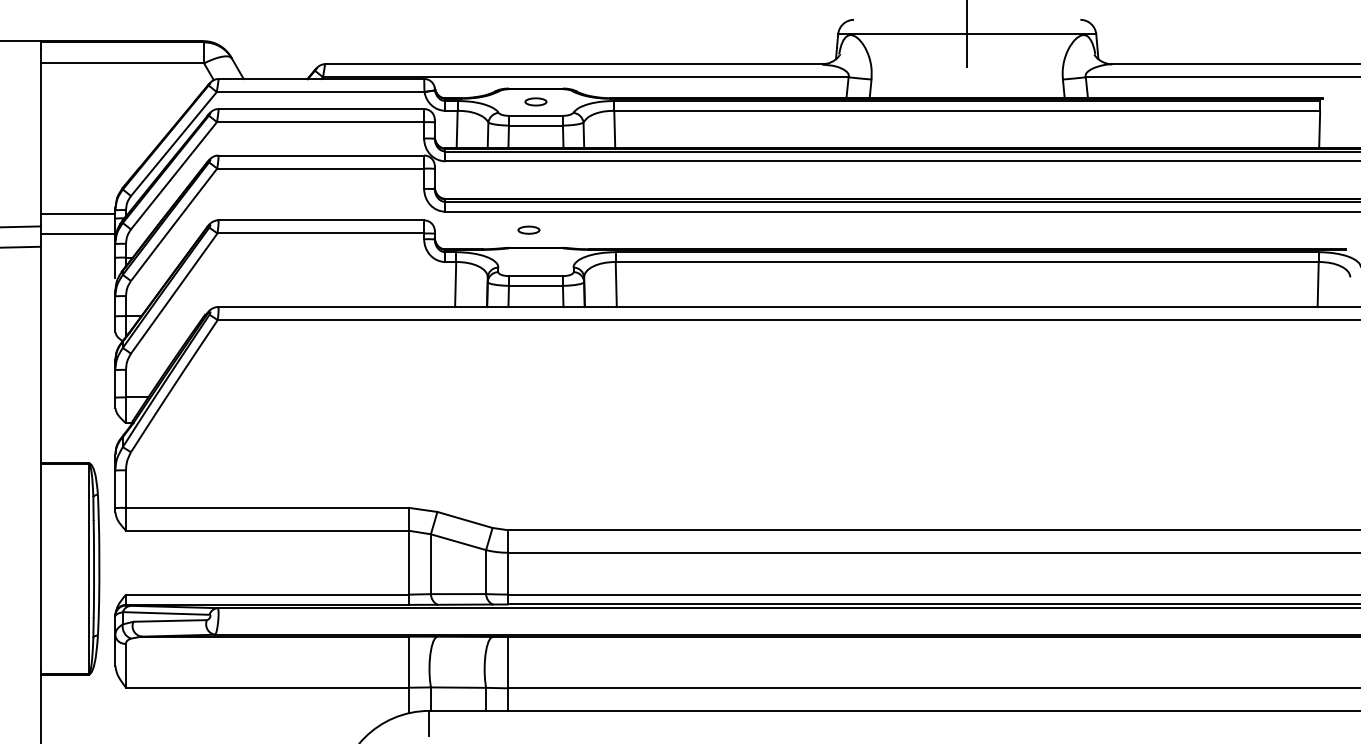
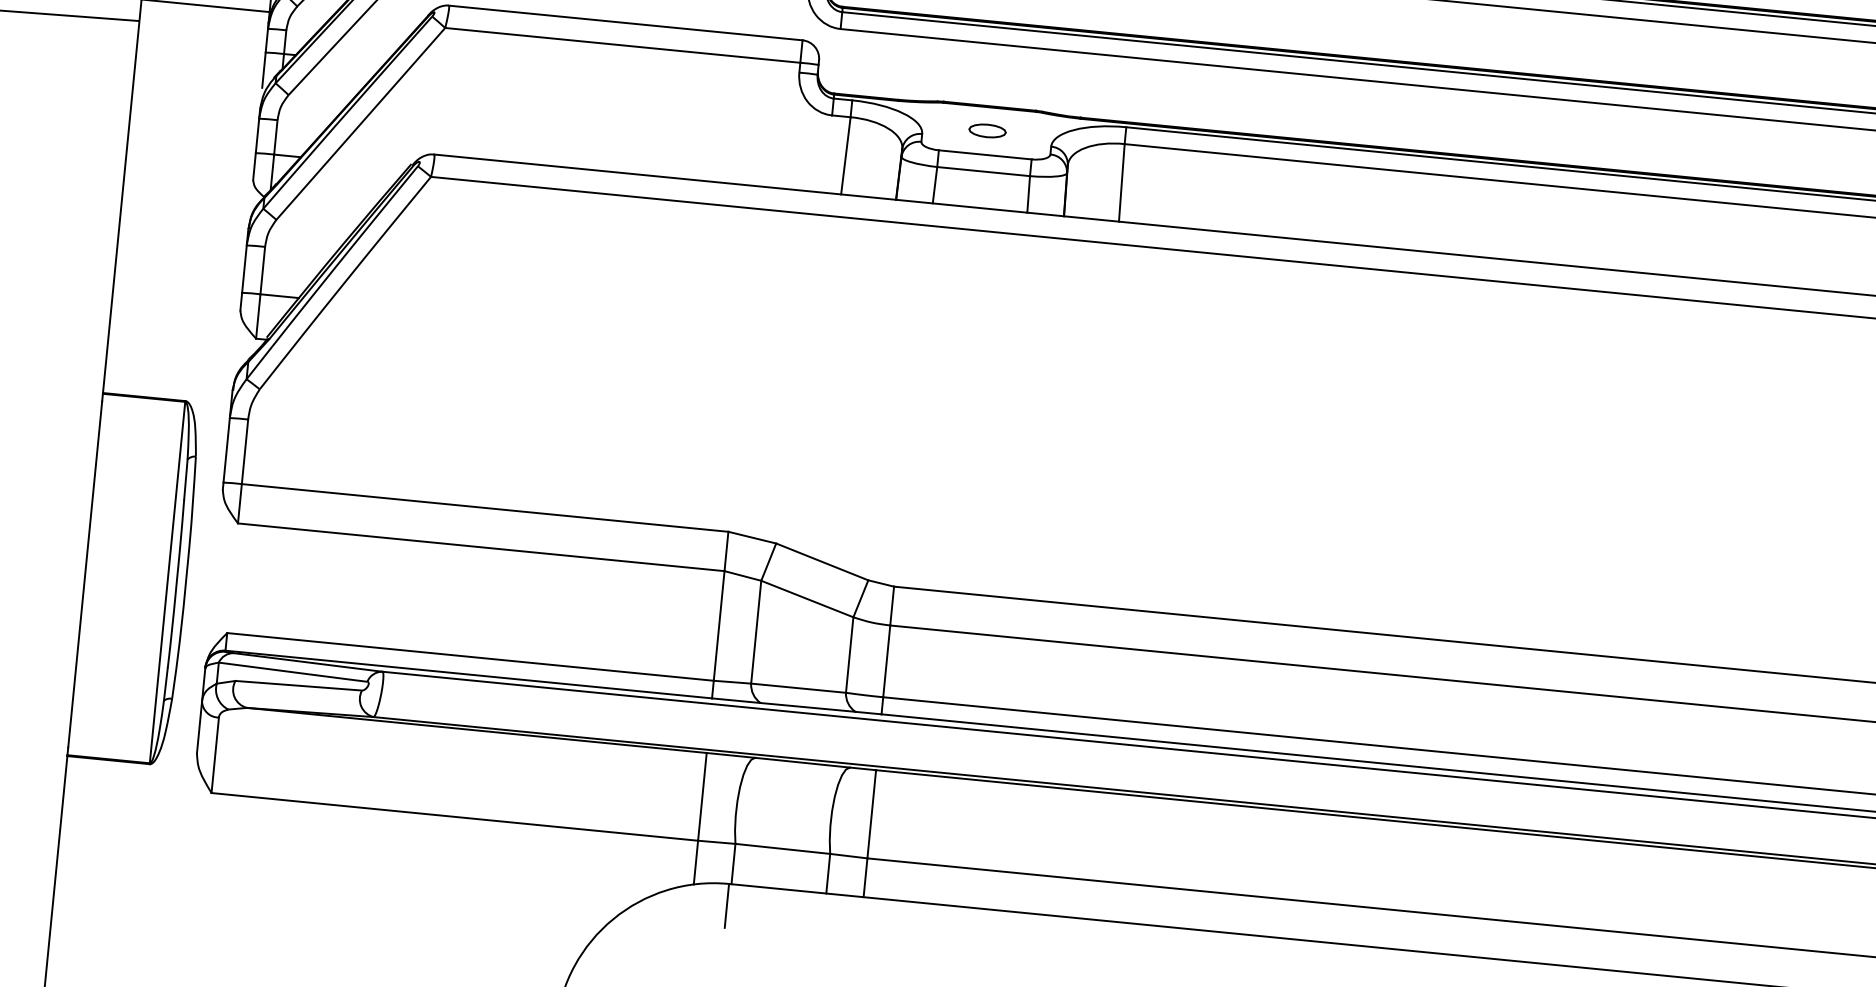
part: (528, 229) -> (986, 129), moved

